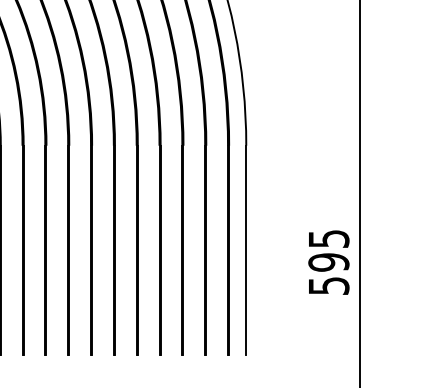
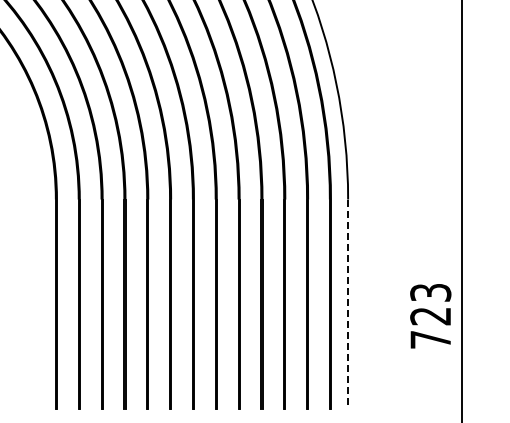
line: (246, 250) -> (348, 304), solid -> dashed
text: (328, 262) -> (430, 316), 595 -> 723

